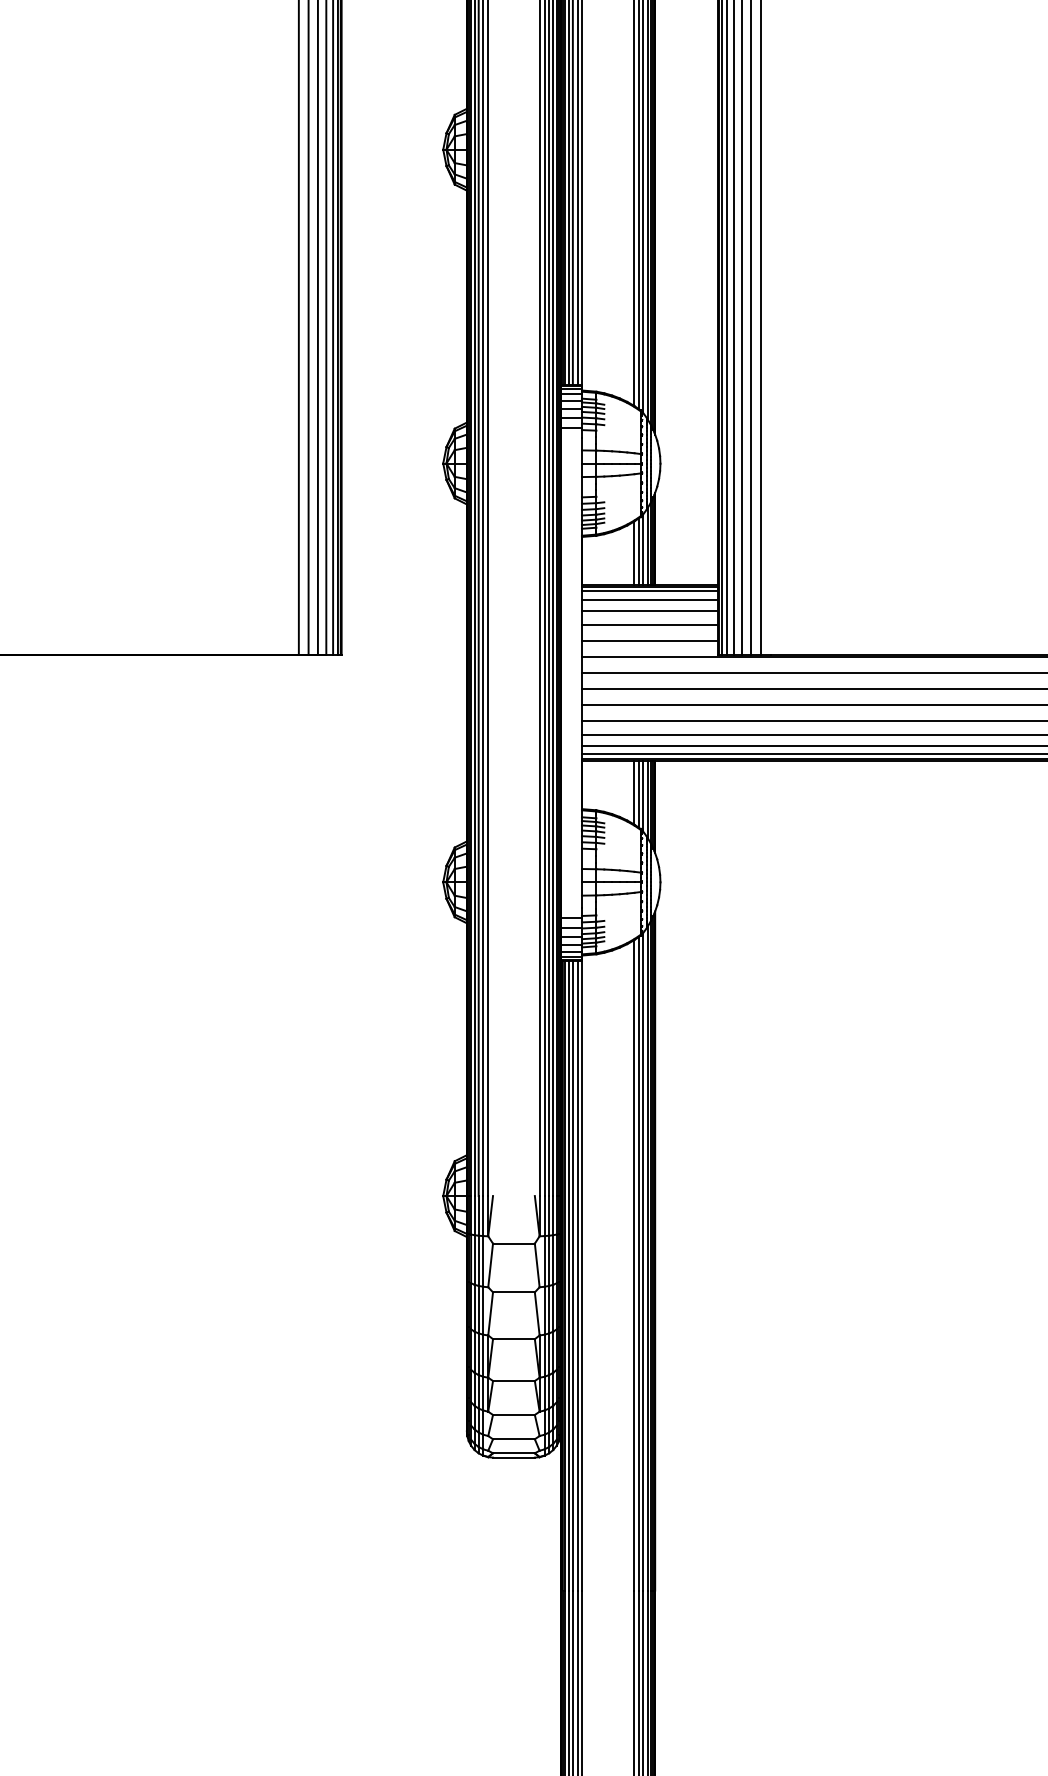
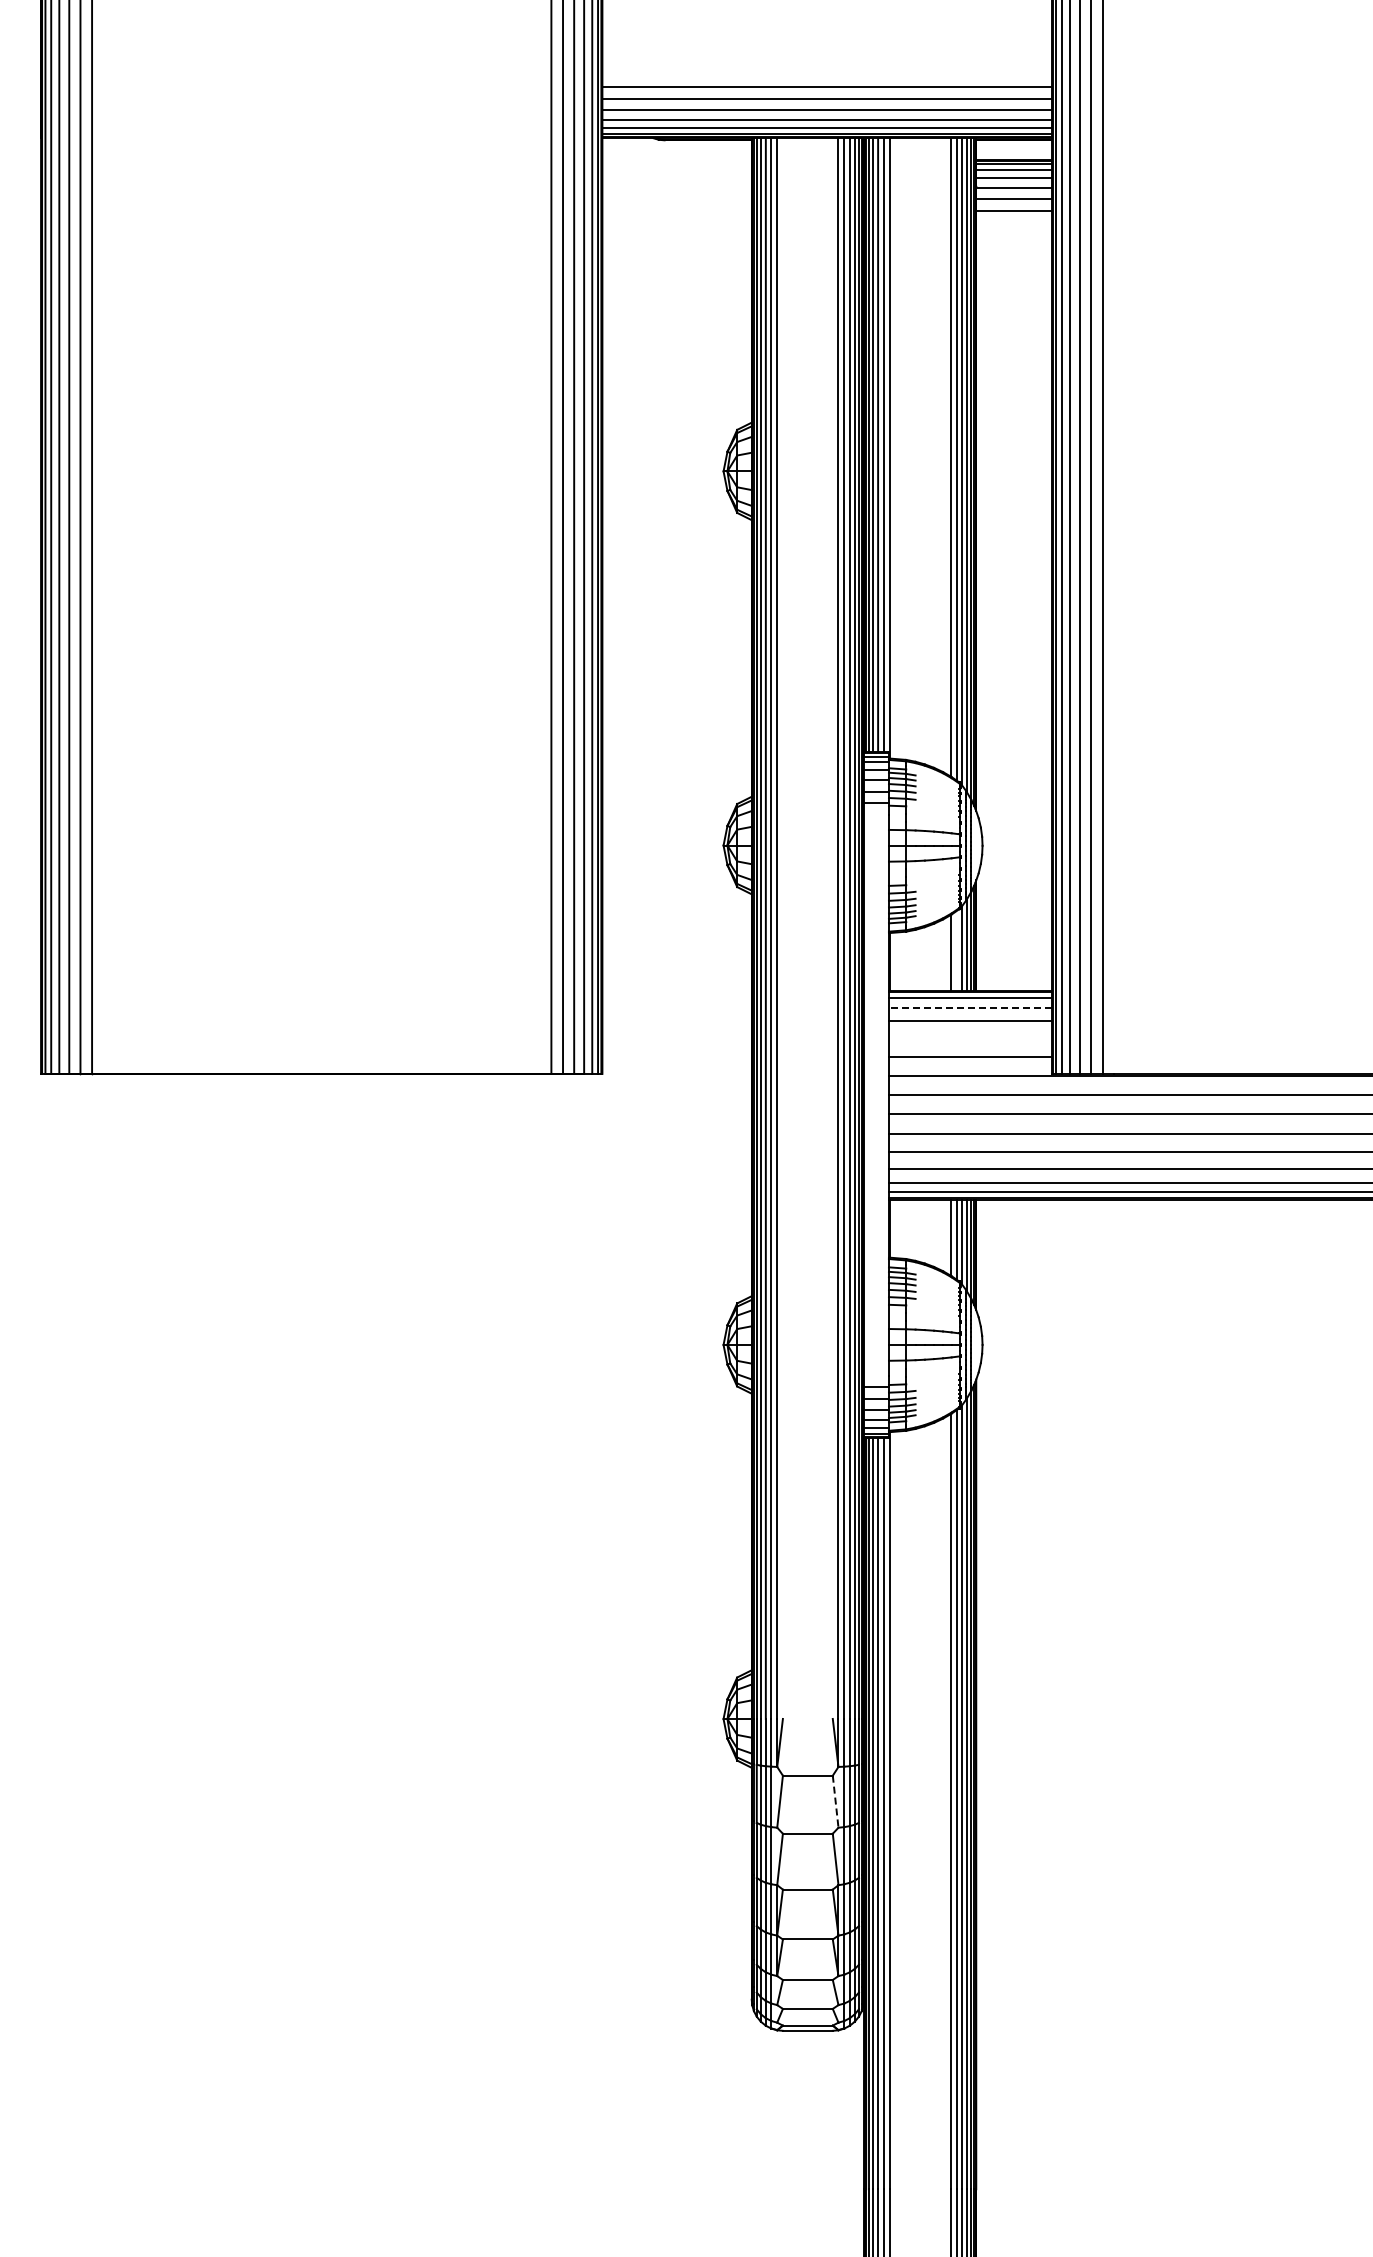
line: (638, 551) -> (956, 950), removed
line: (649, 599) -> (969, 1007), solid -> dashed
line: (649, 625) -> (969, 1038), removed
line: (537, 1266) -> (835, 1802), solid -> dashed

